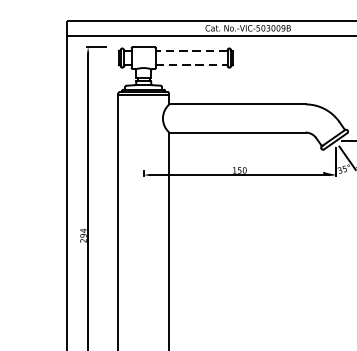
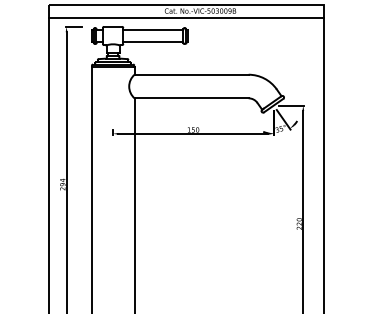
line: (191, 50) -> (153, 29), dashed -> solid
line: (191, 65) -> (153, 42), dashed -> solid

